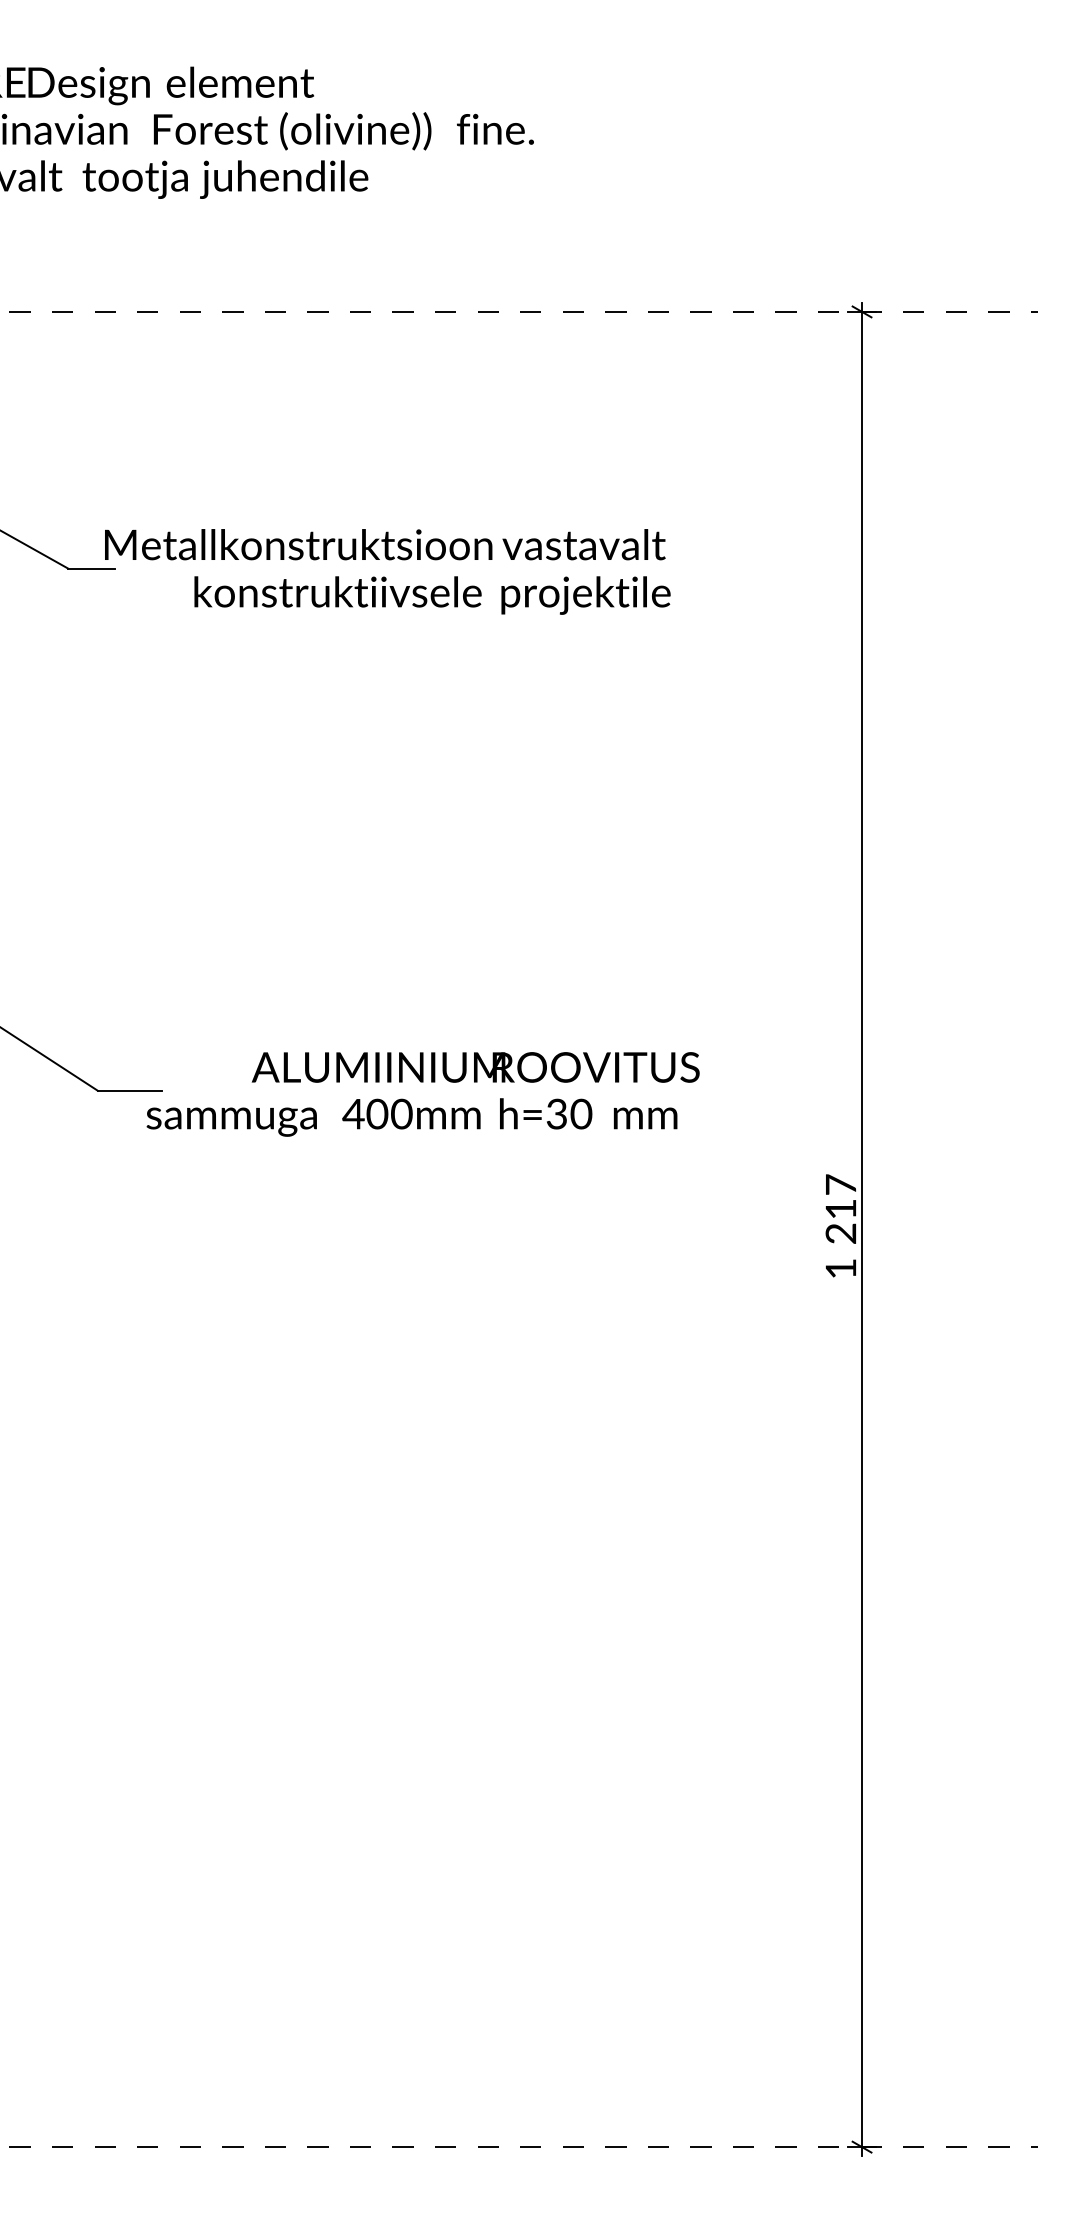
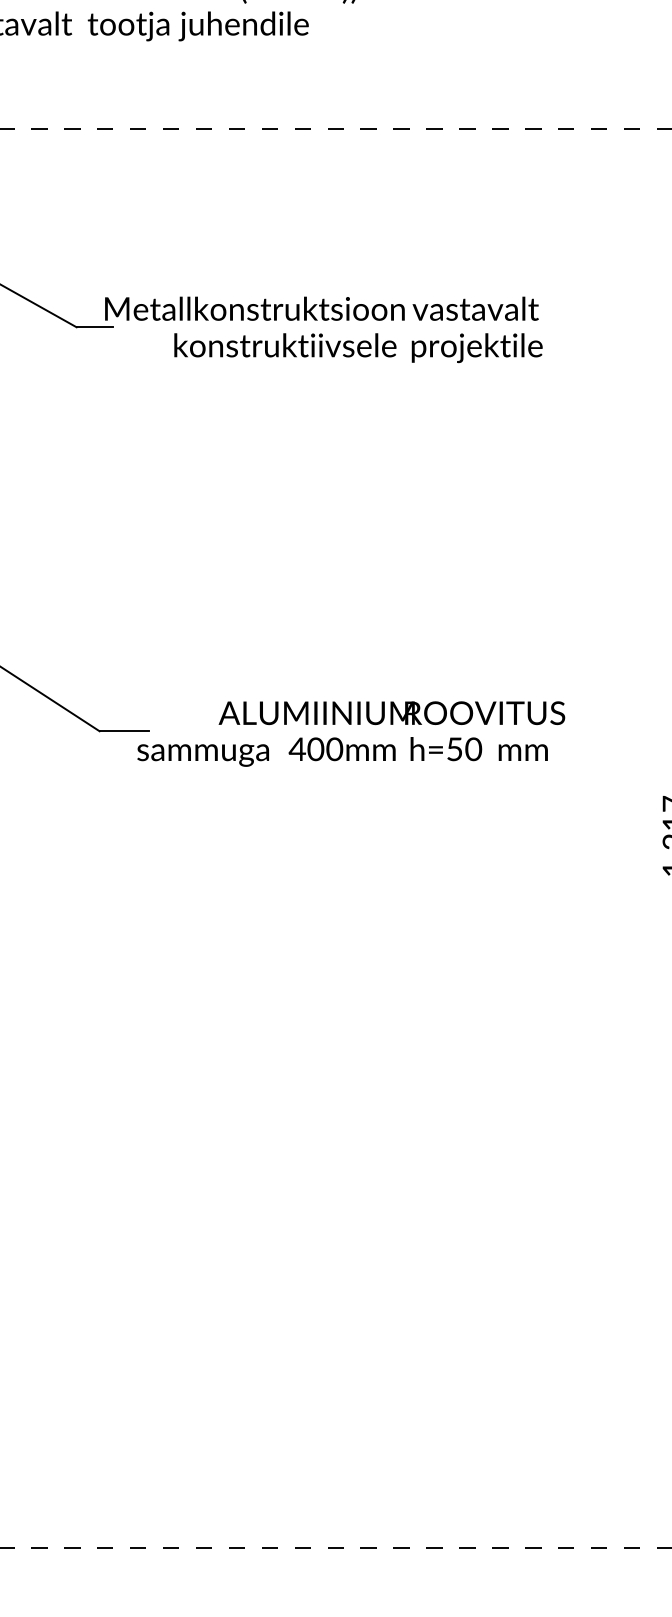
text: (556, 1113) -> (454, 748), h=30 -> h=50

